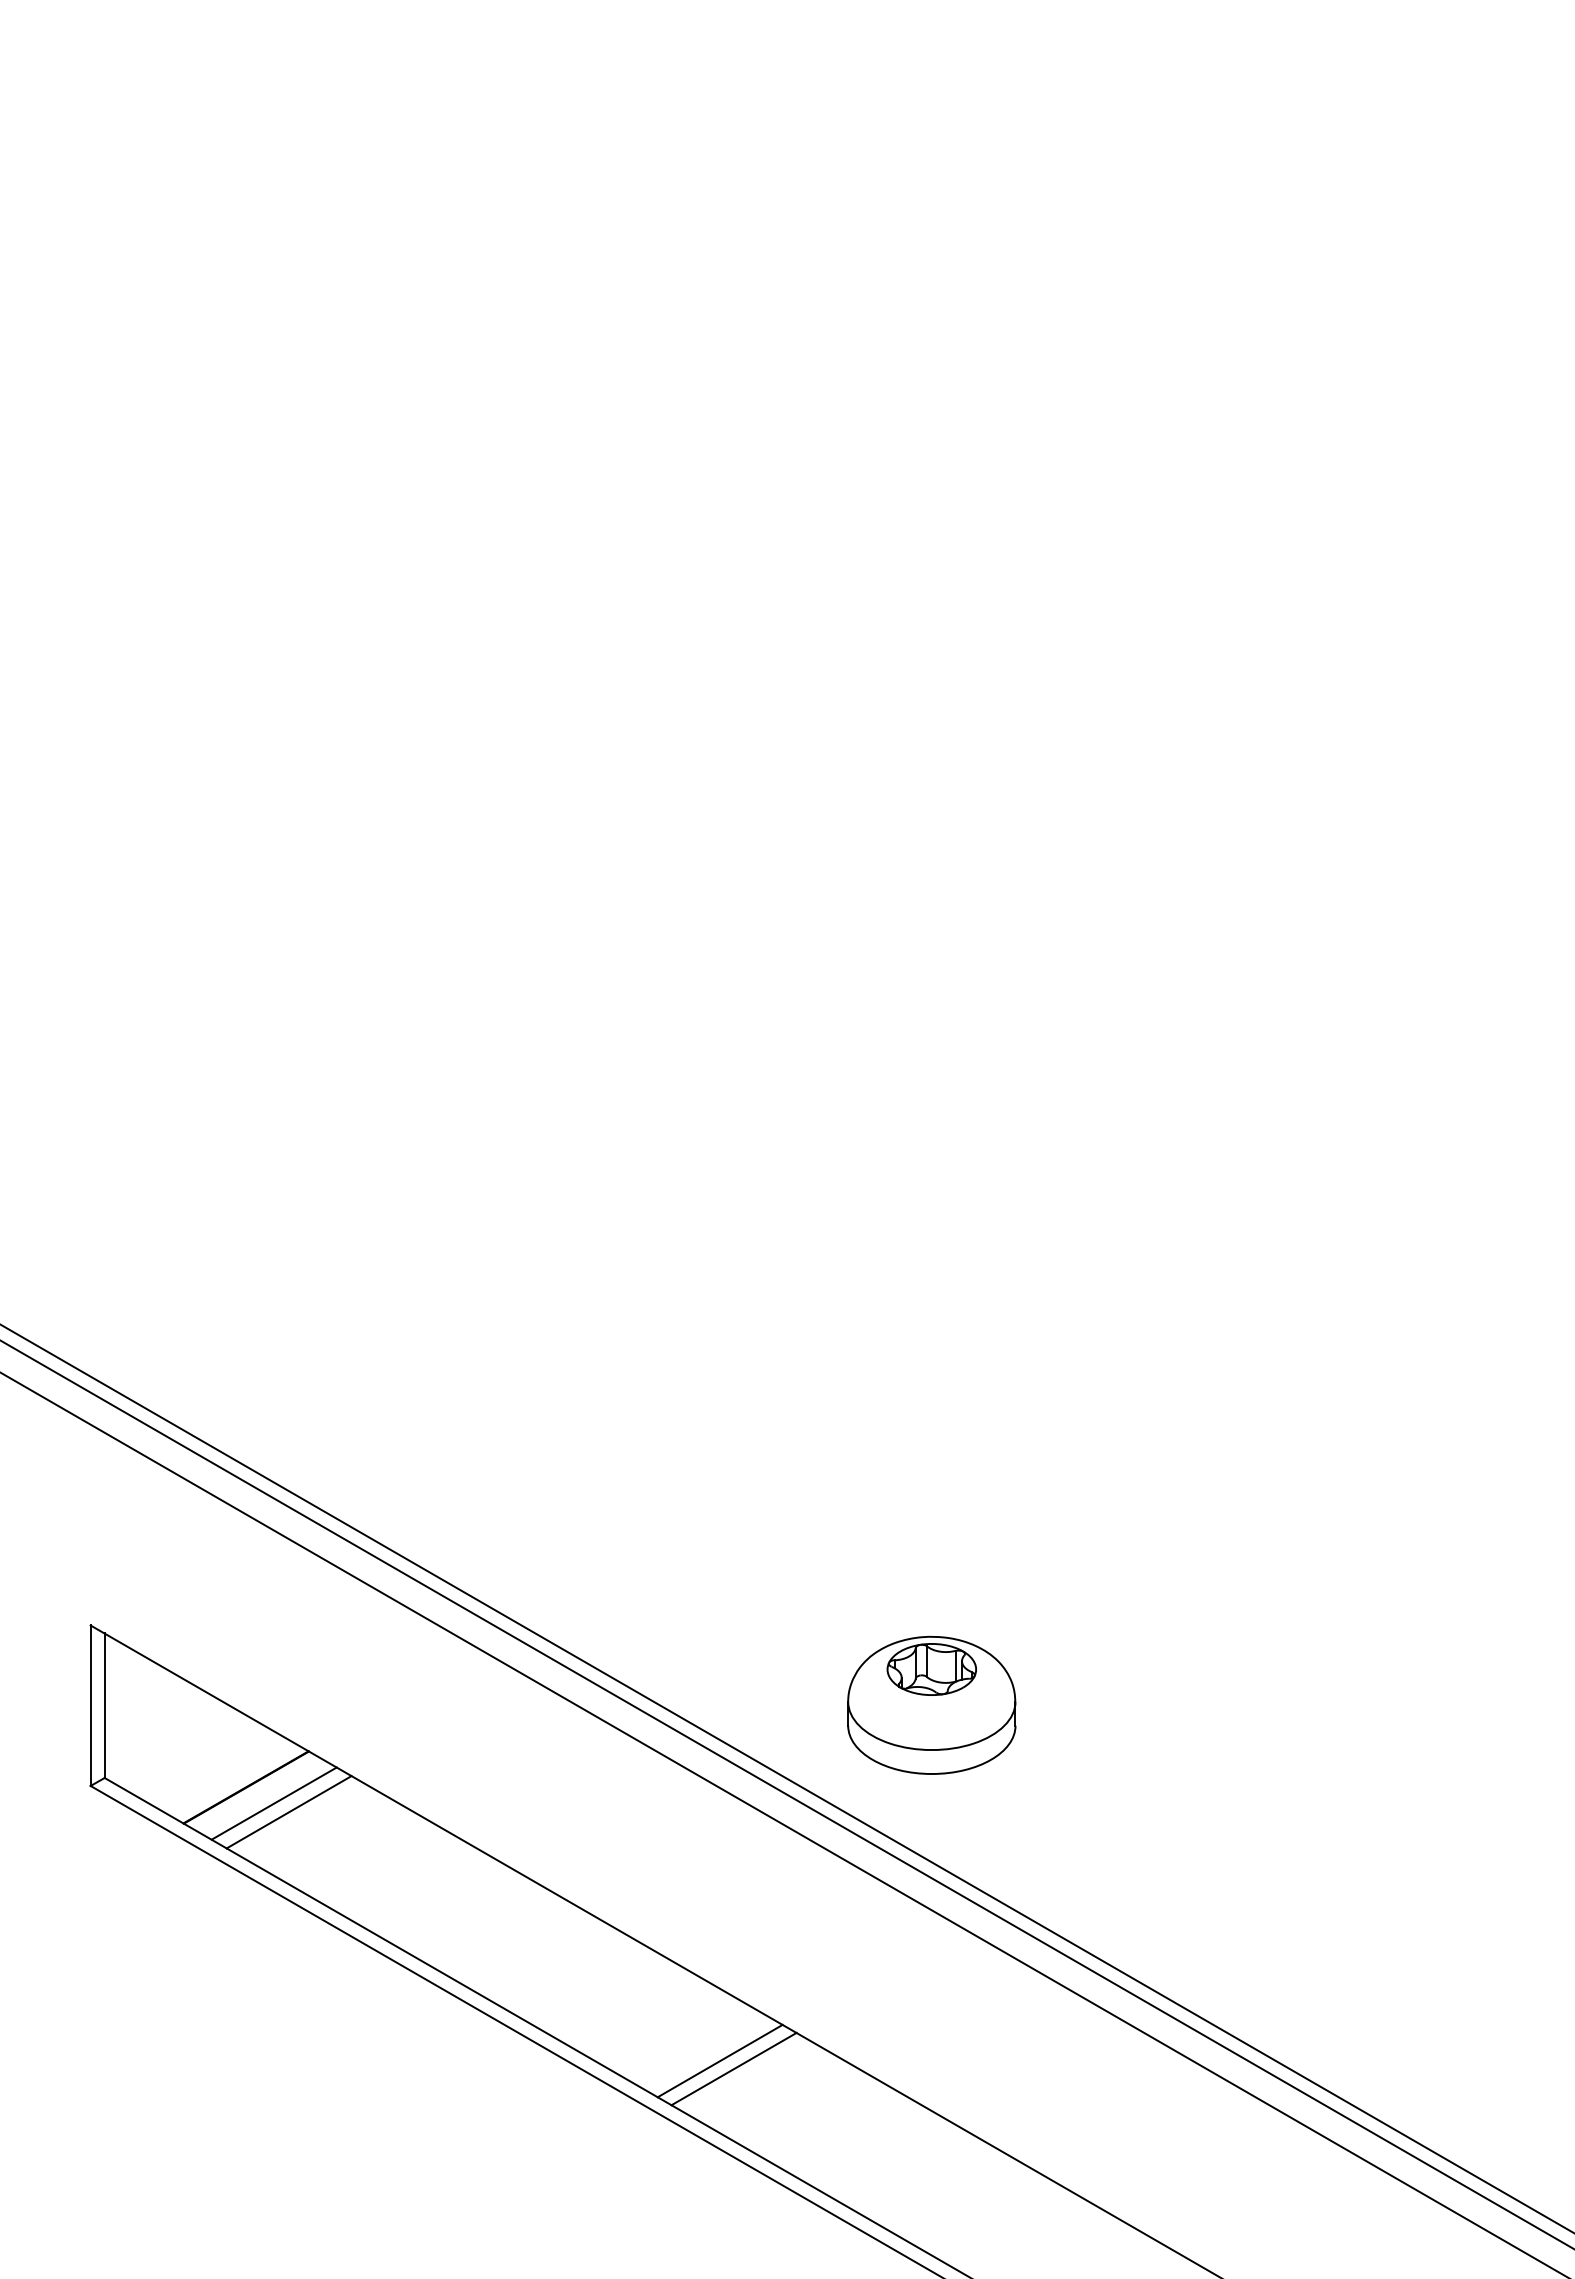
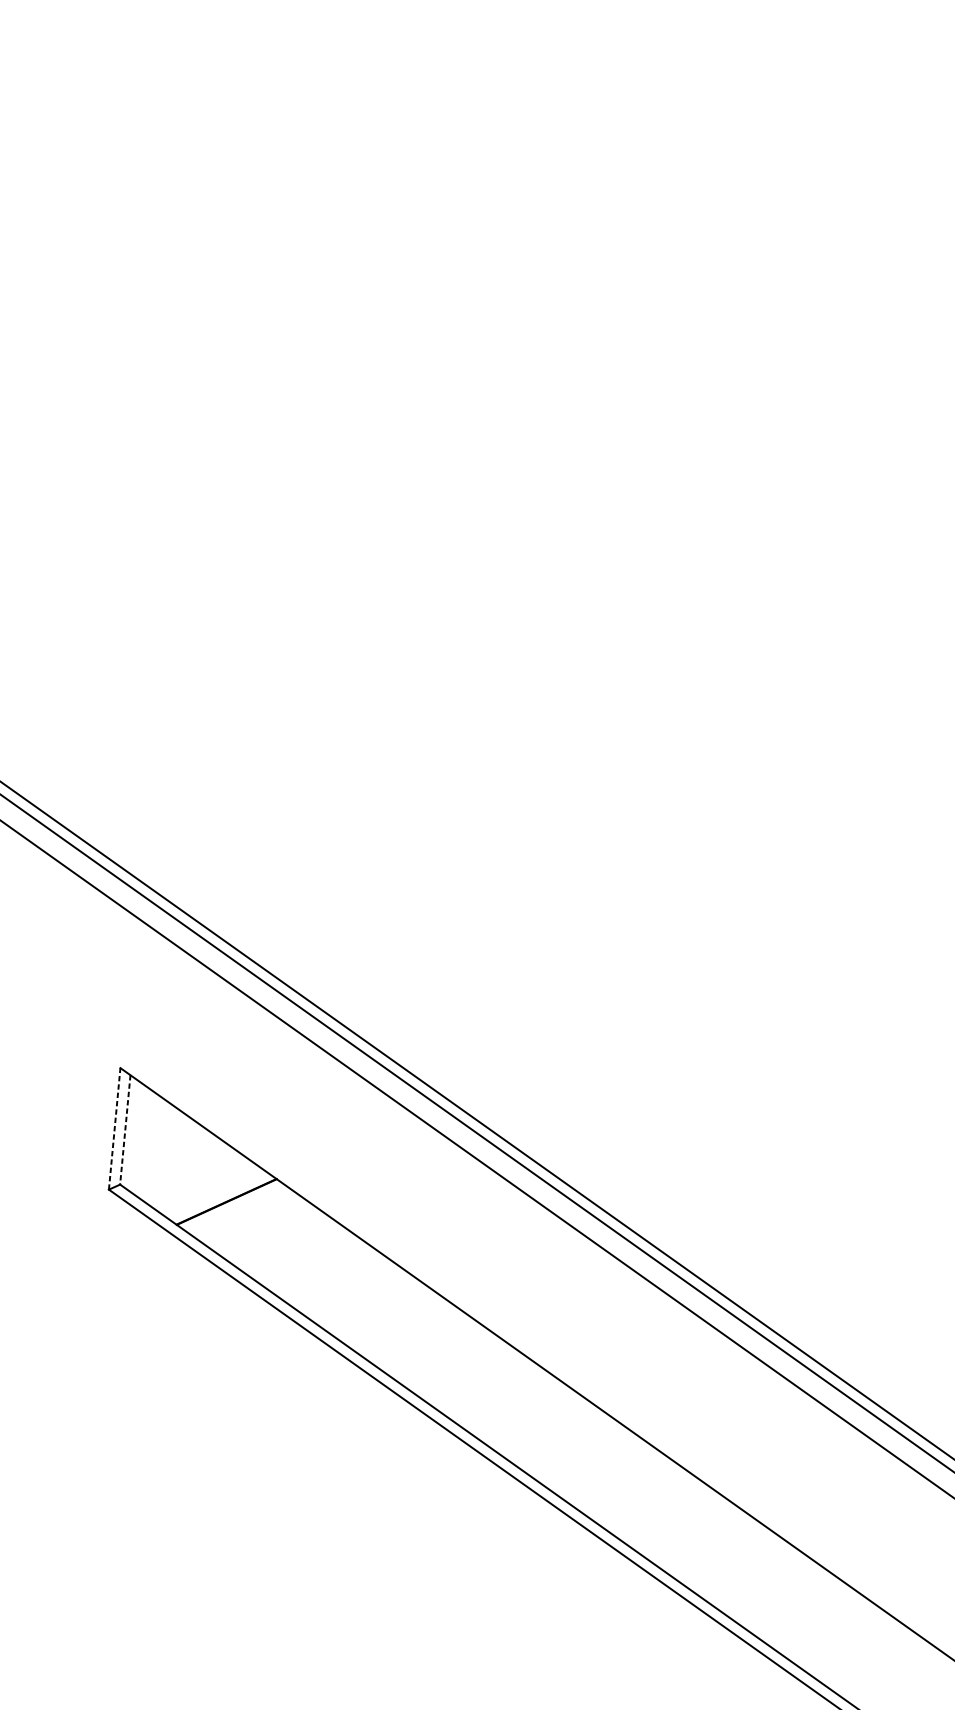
part: (931, 1704) -> (751, 1188), removed
line: (90, 1705) -> (114, 1128), solid -> dashed
line: (104, 1706) -> (125, 1130), solid -> dashed
line: (273, 1803) -> (246, 1216), removed
line: (288, 1812) -> (256, 1223), removed
line: (719, 2060) -> (565, 1442), removed
line: (733, 2068) -> (575, 1449), removed

